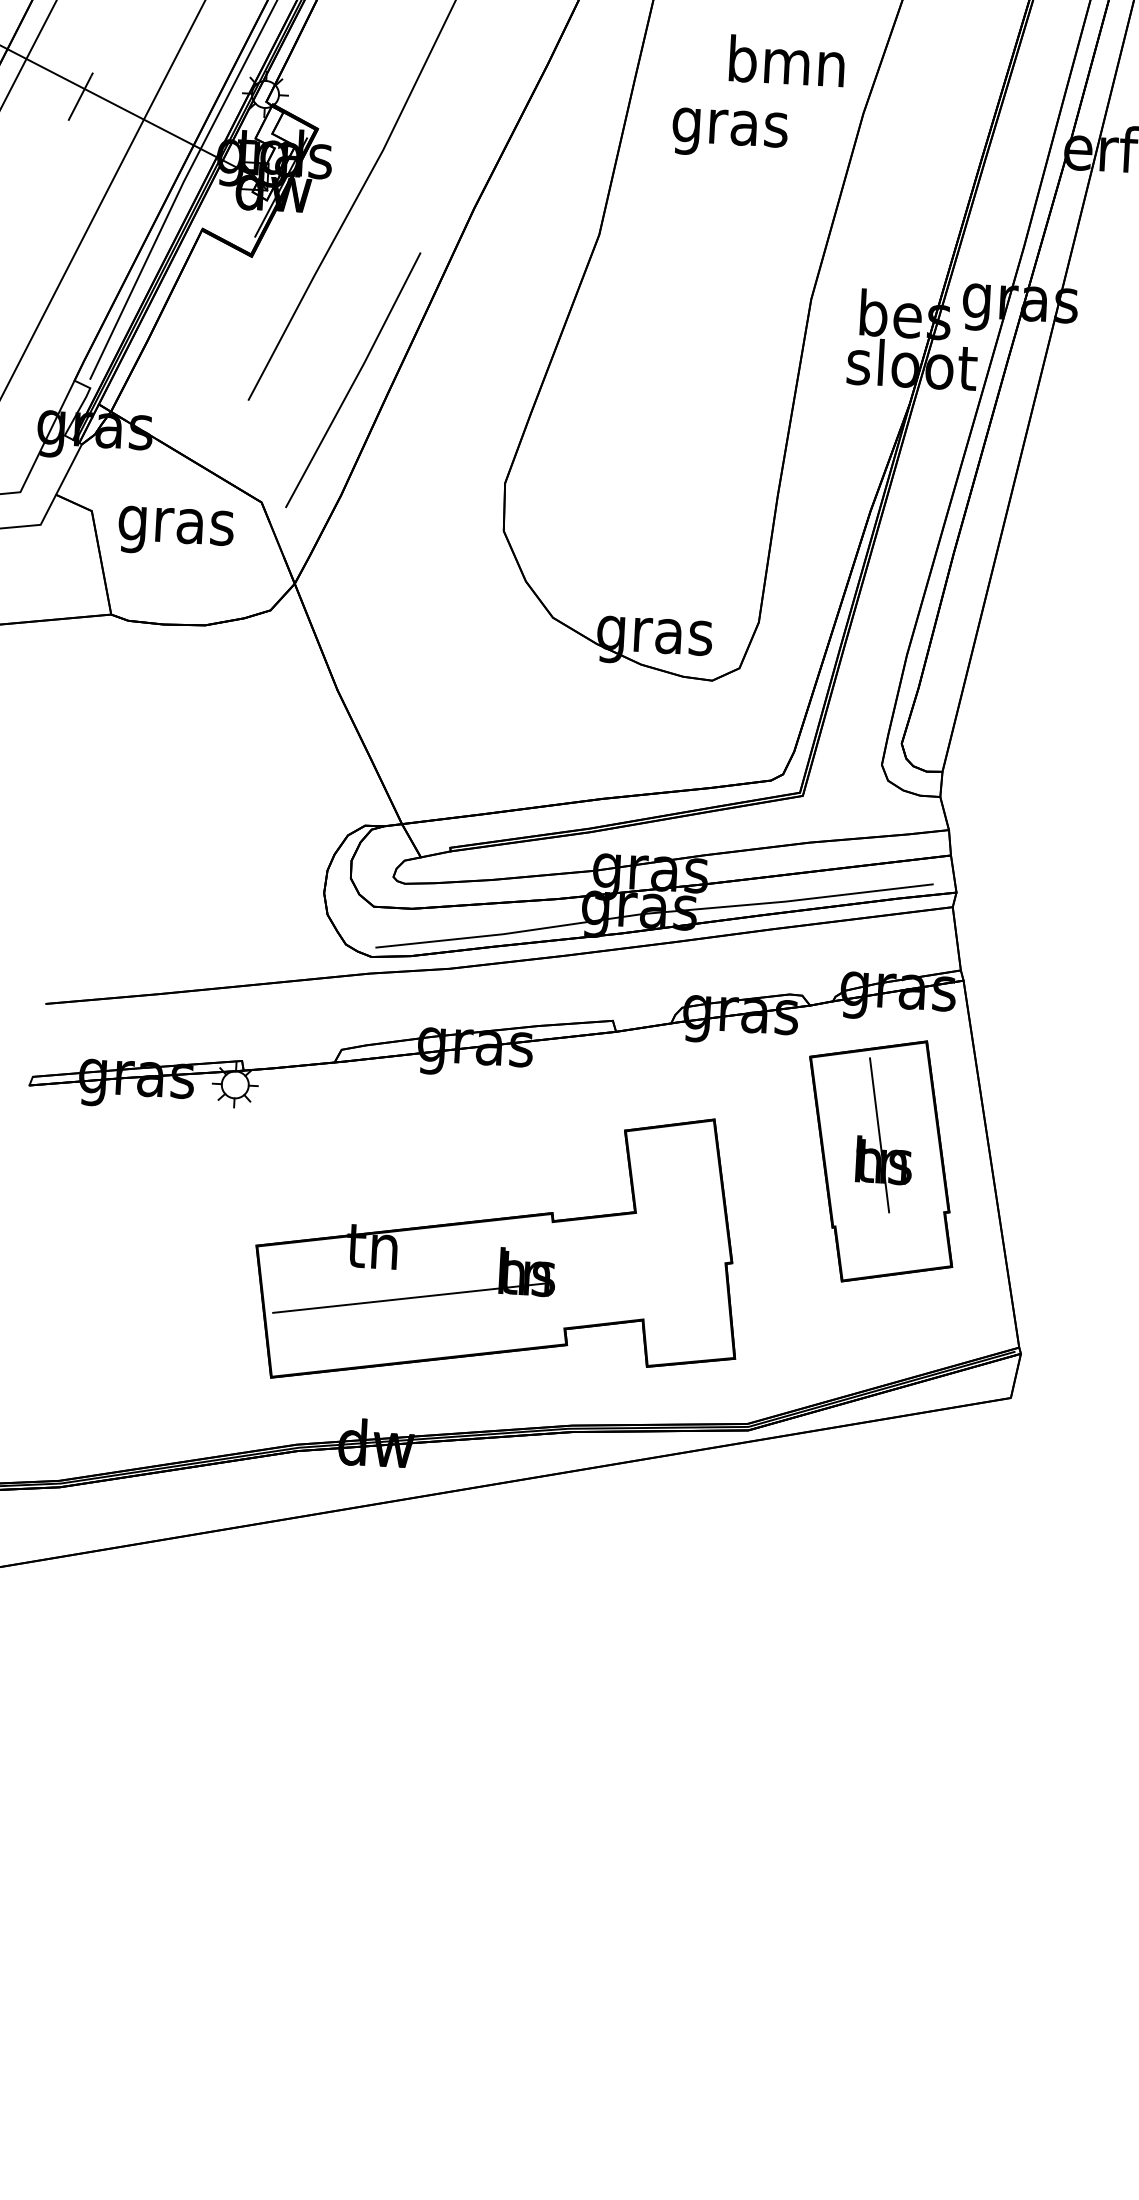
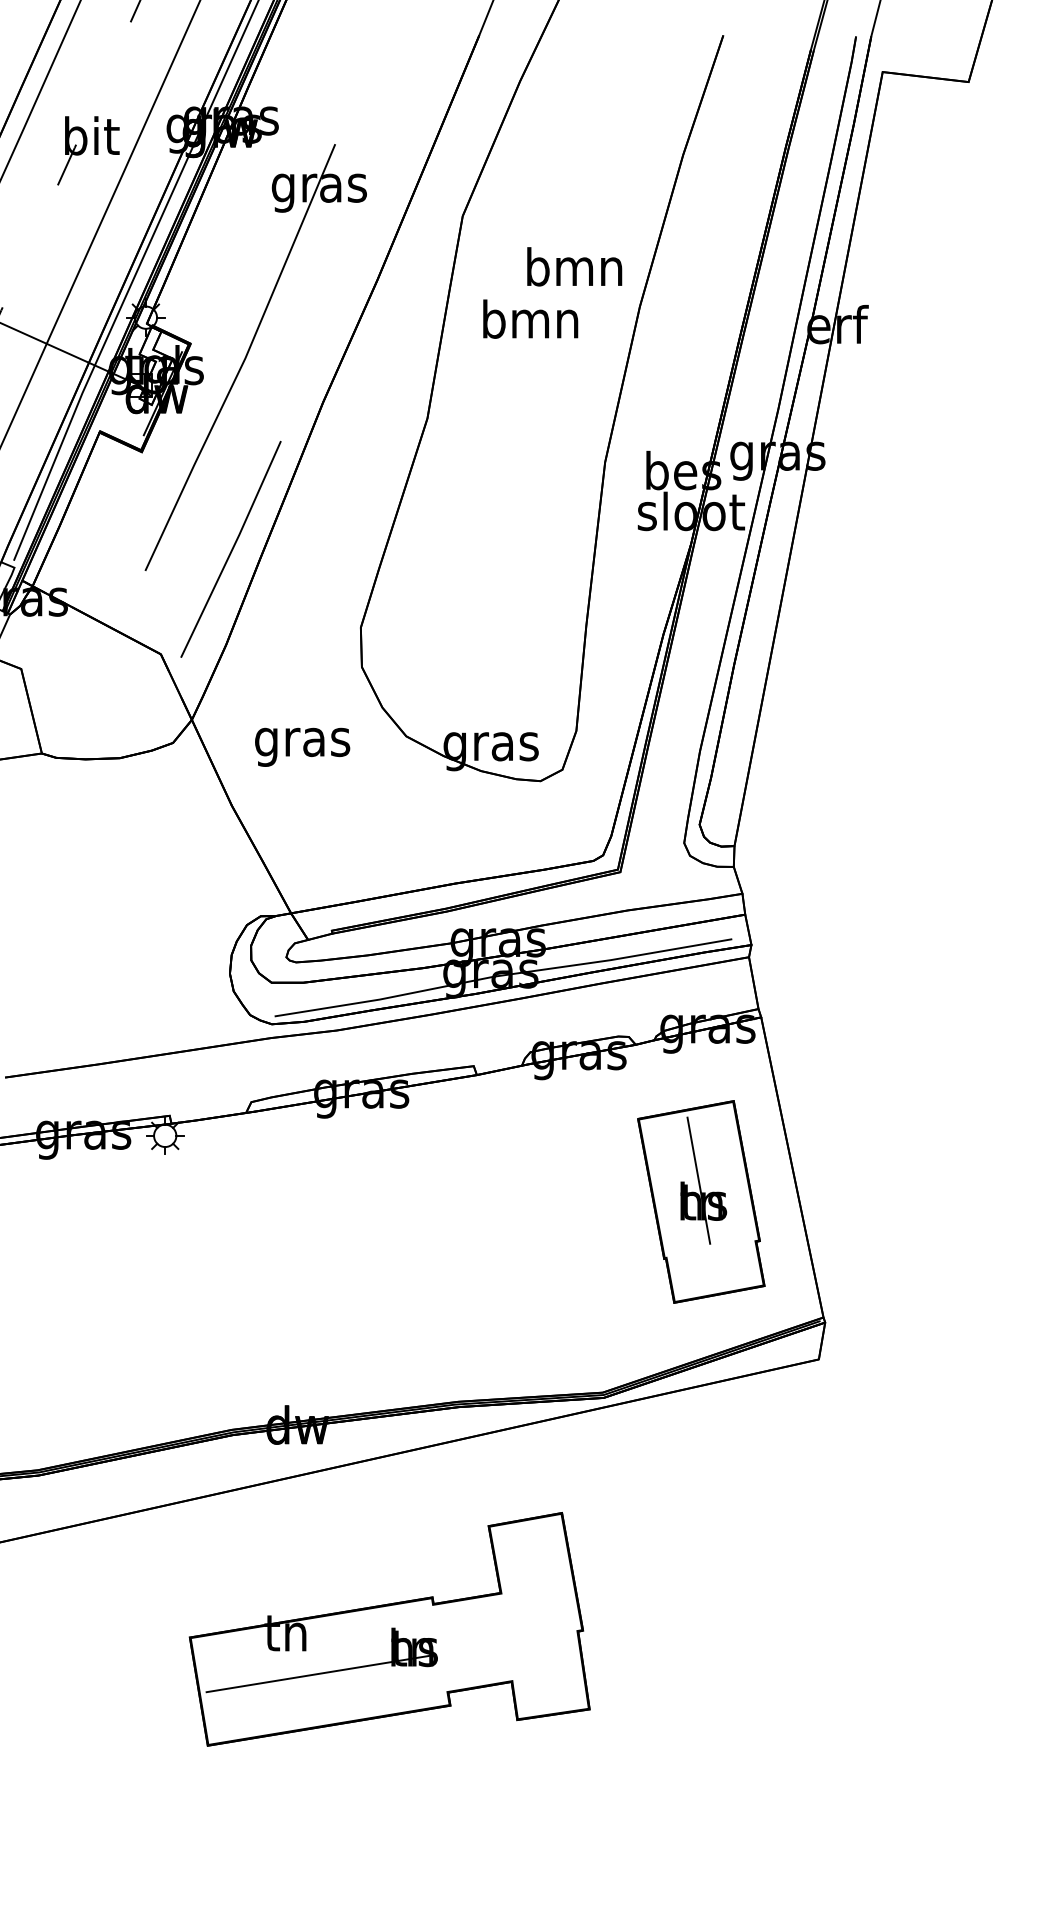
text: (730, 126) -> (530, 323), gras -> bmn
text: (175, 530) -> (302, 746), moved
part: (881, 1160) -> (701, 1201), moved
part: (498, 1249) -> (389, 1629), moved

